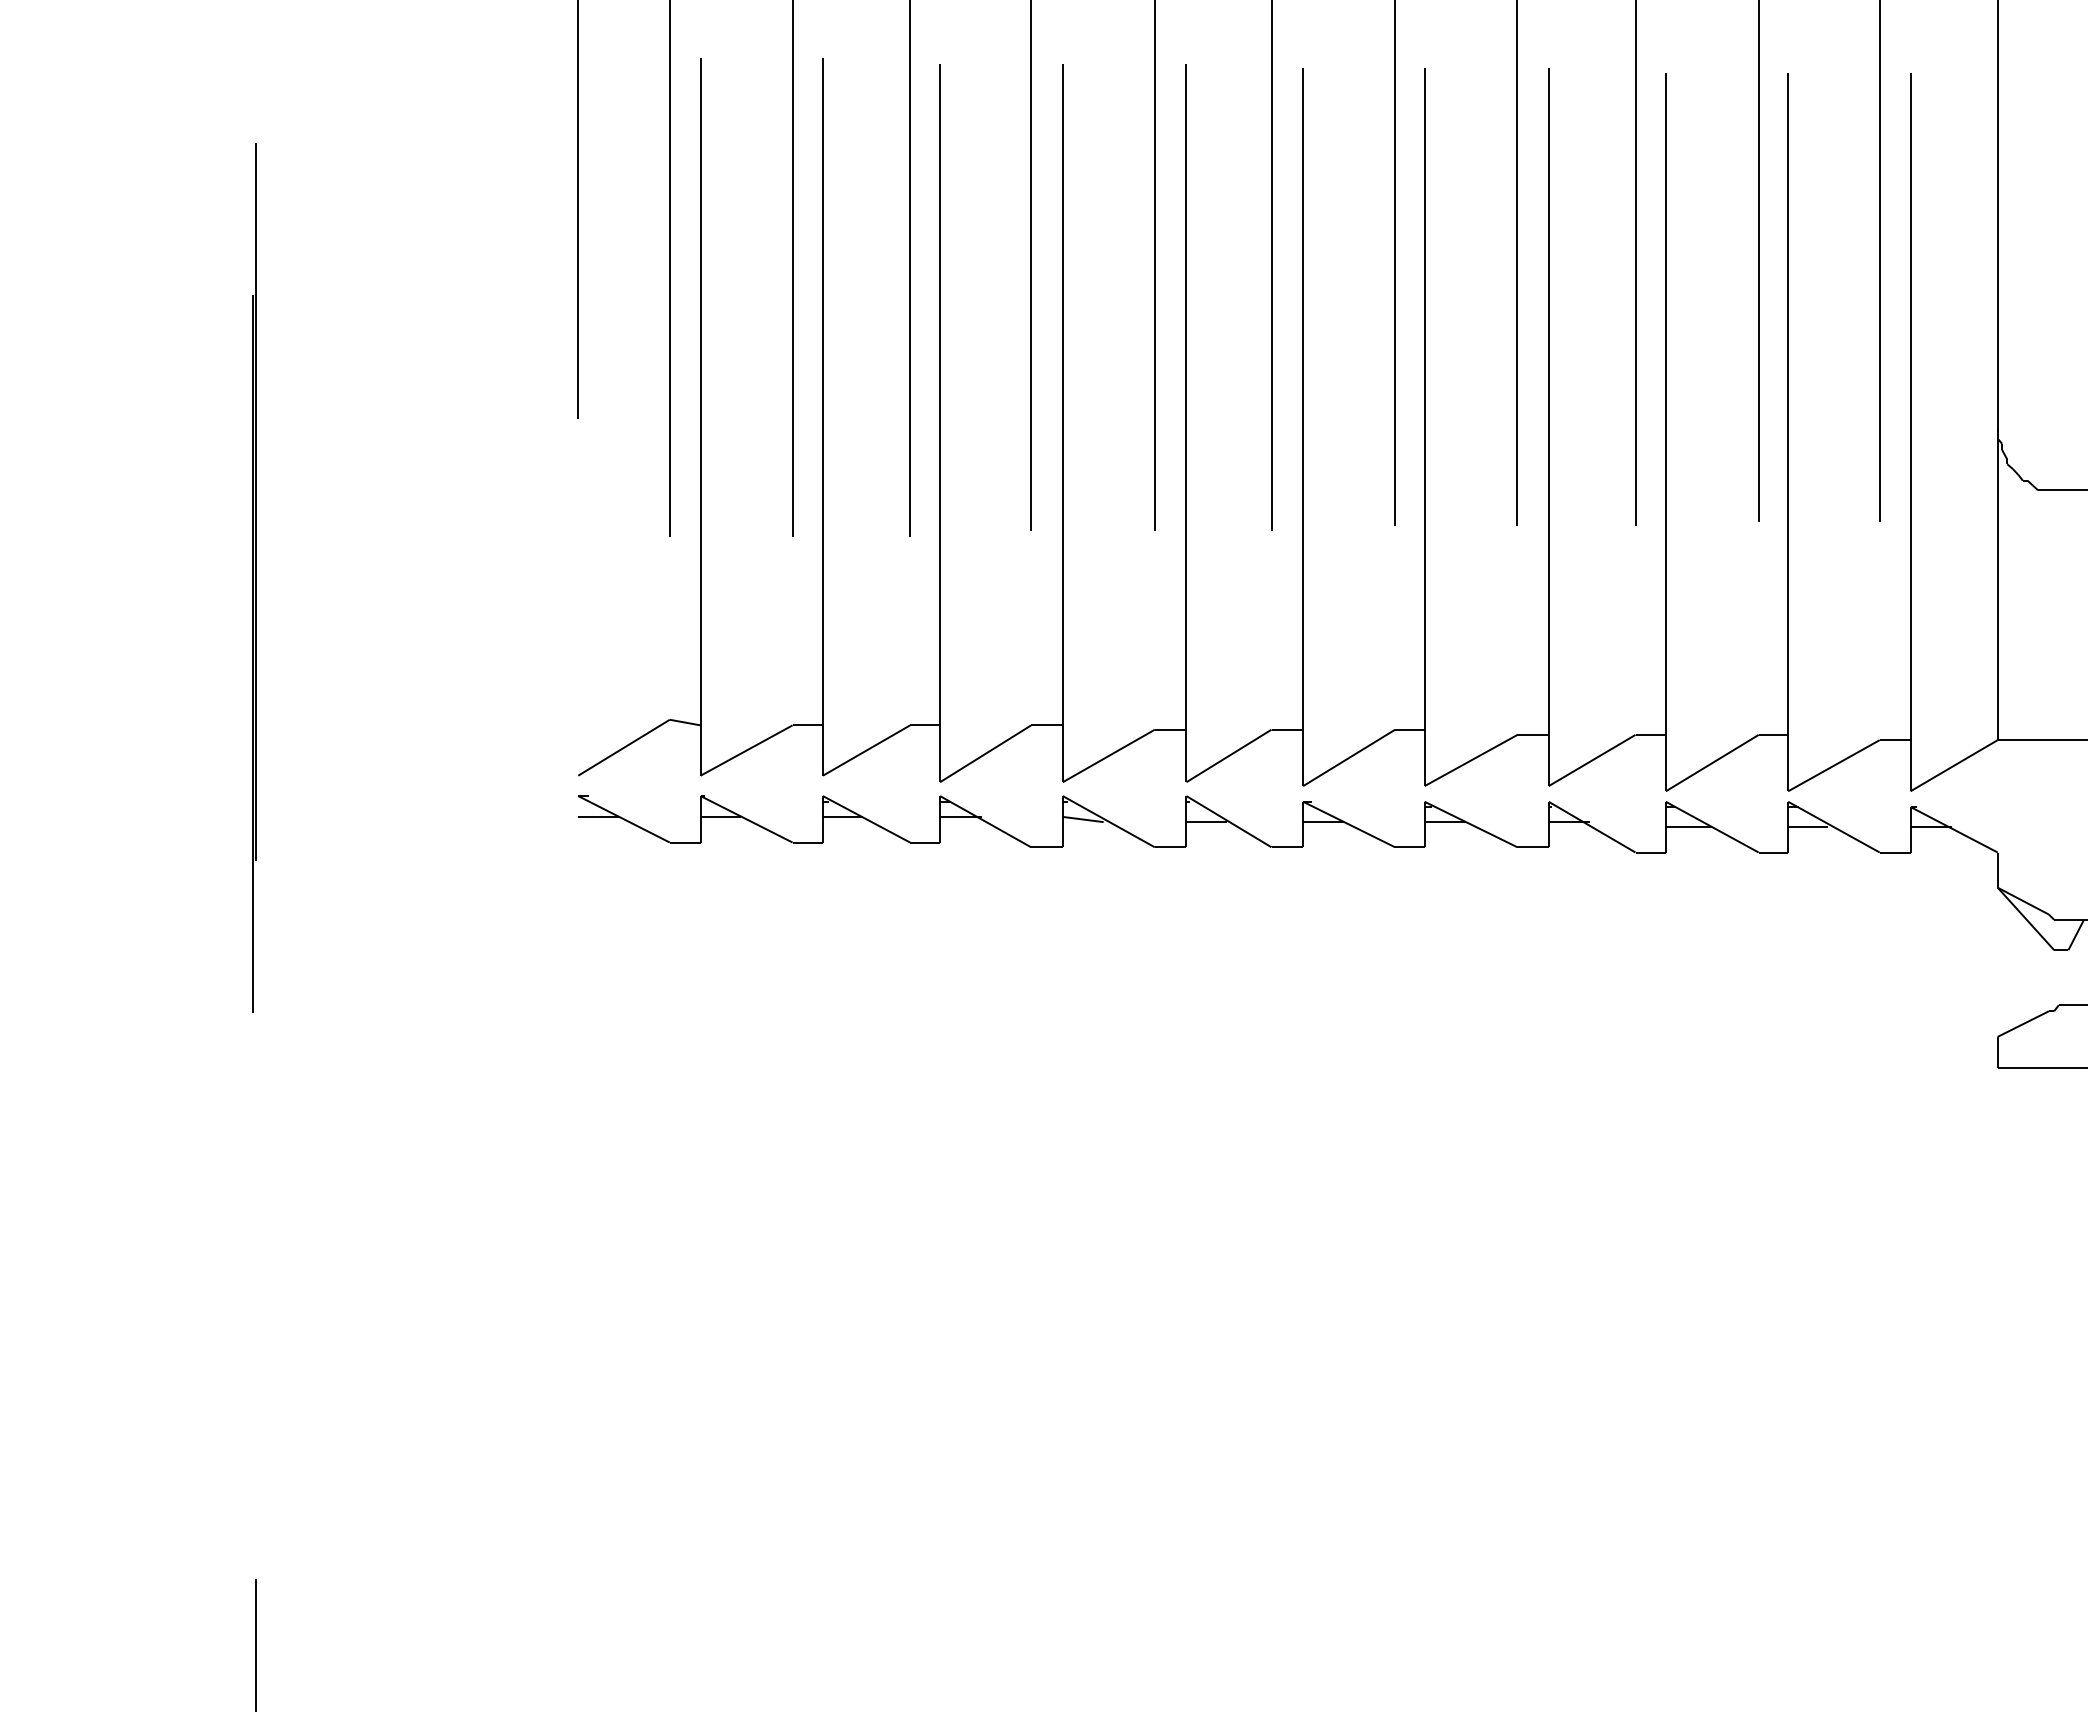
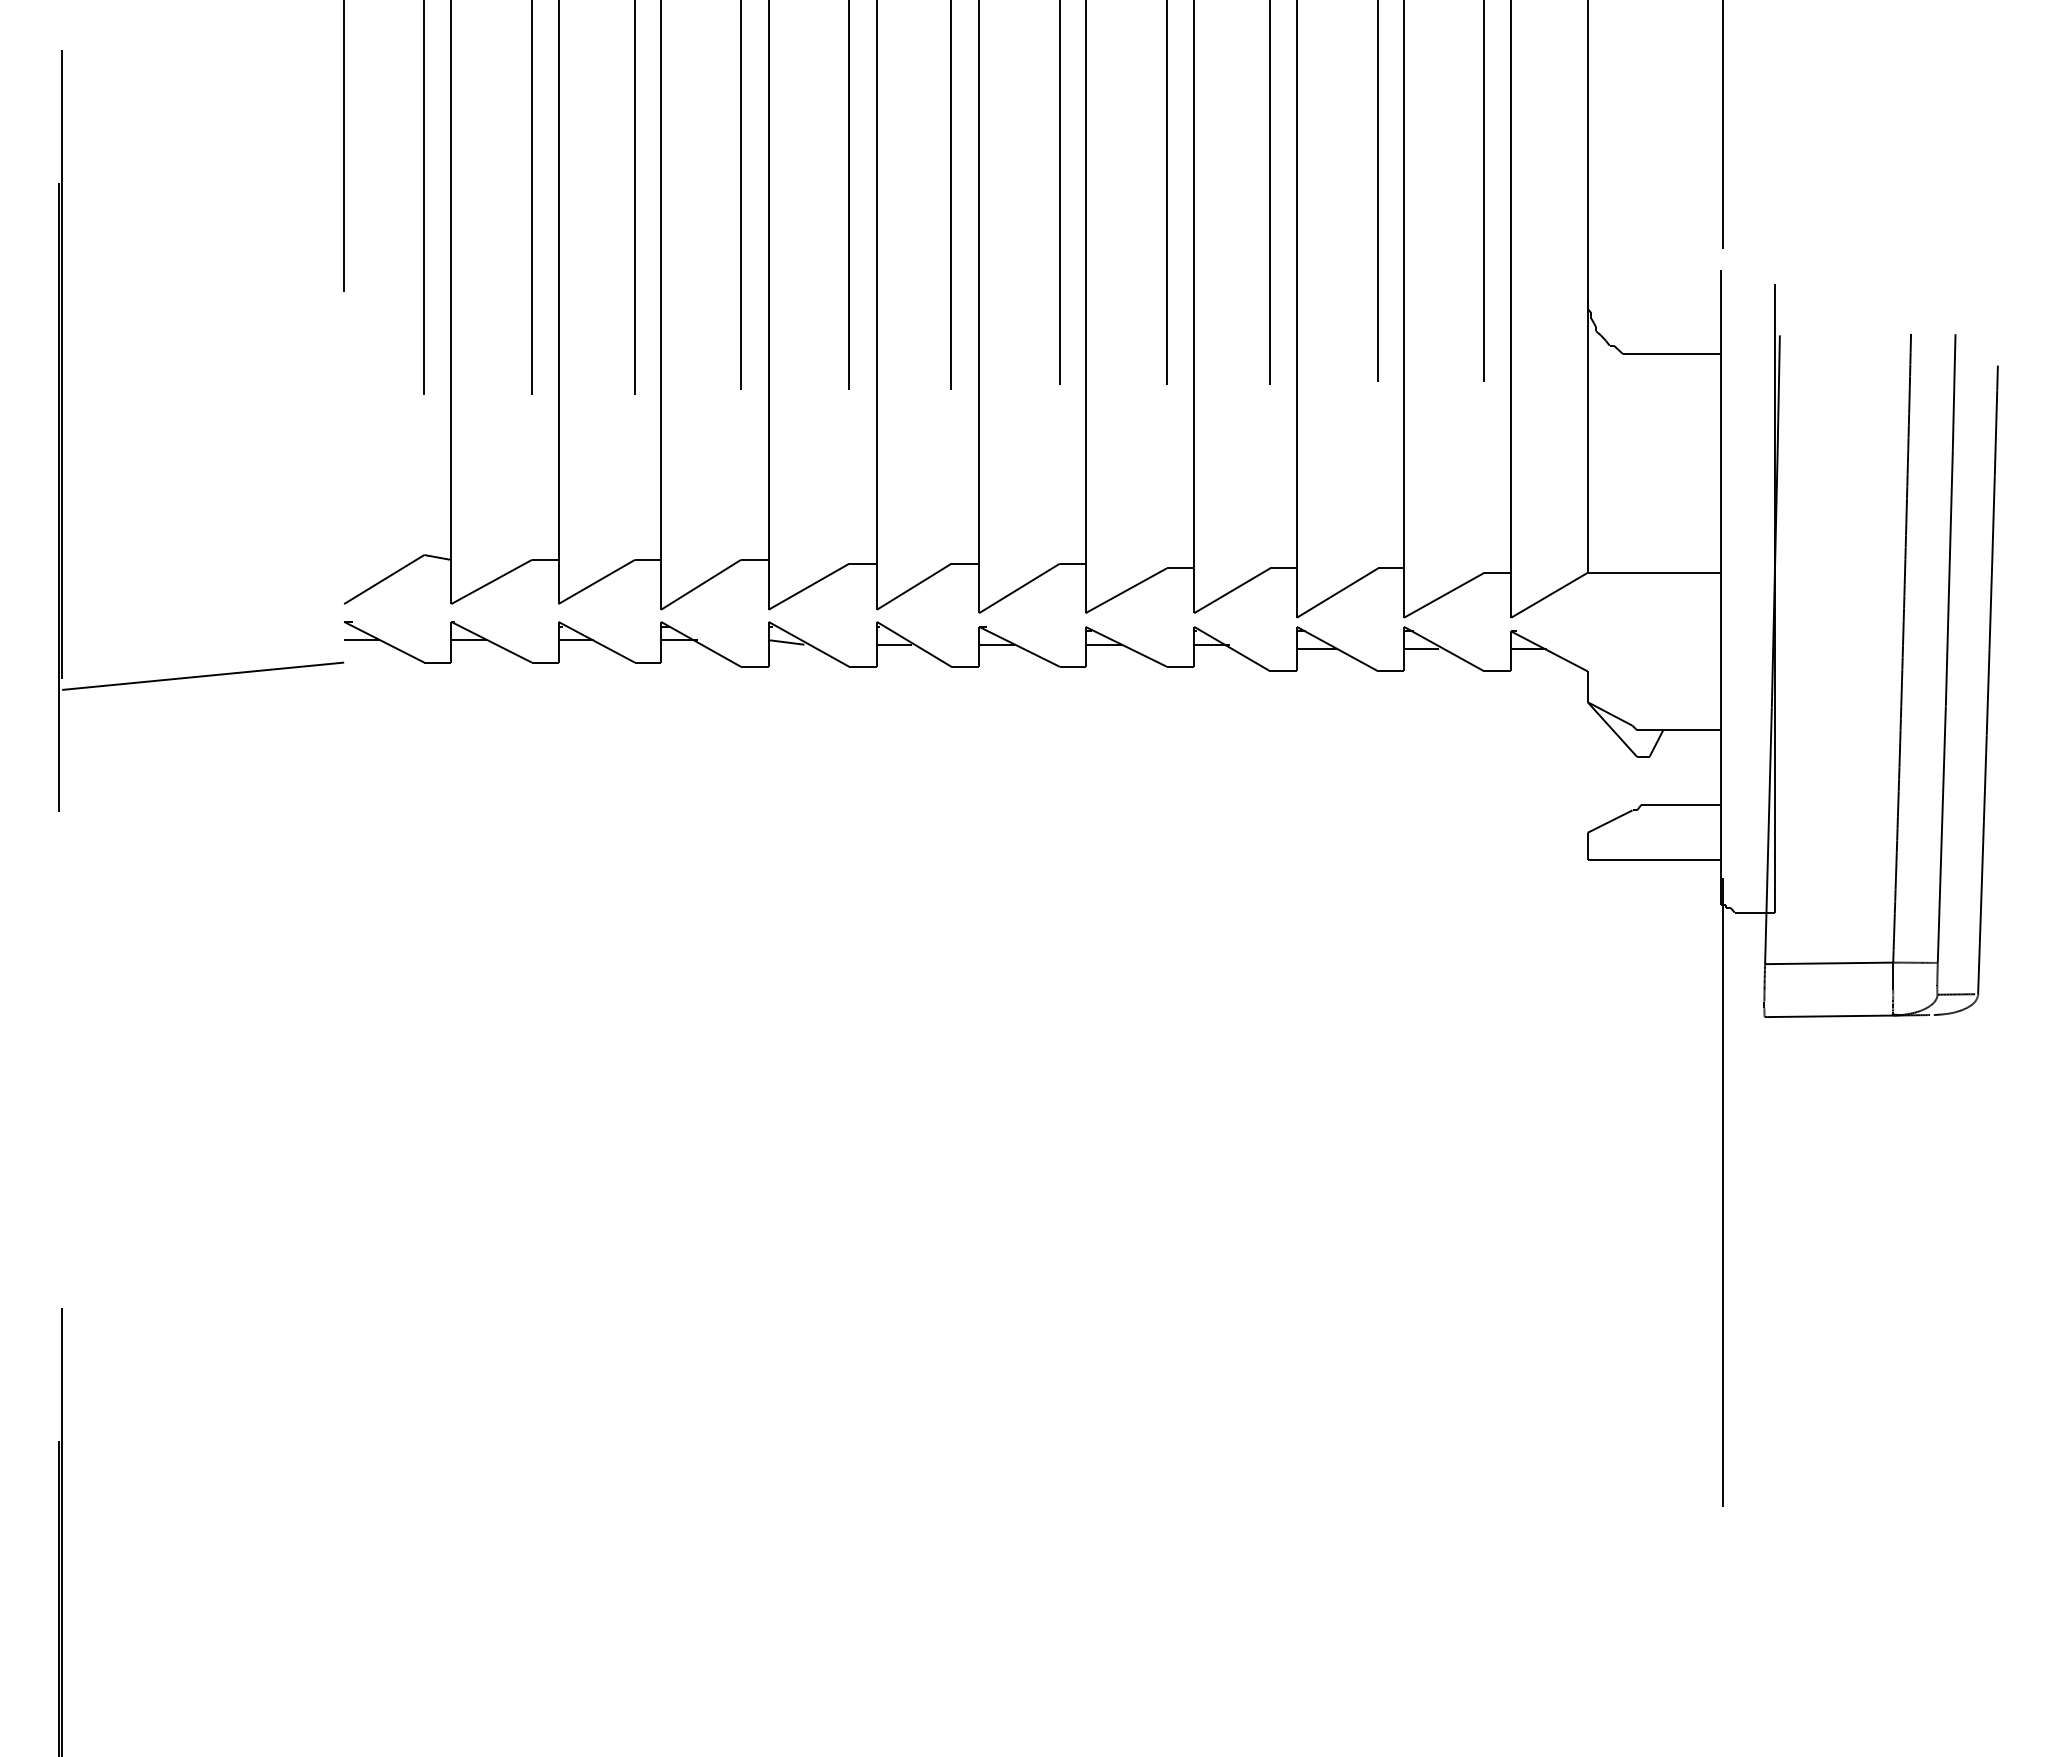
line: (417, 857) -> (203, 675), added

